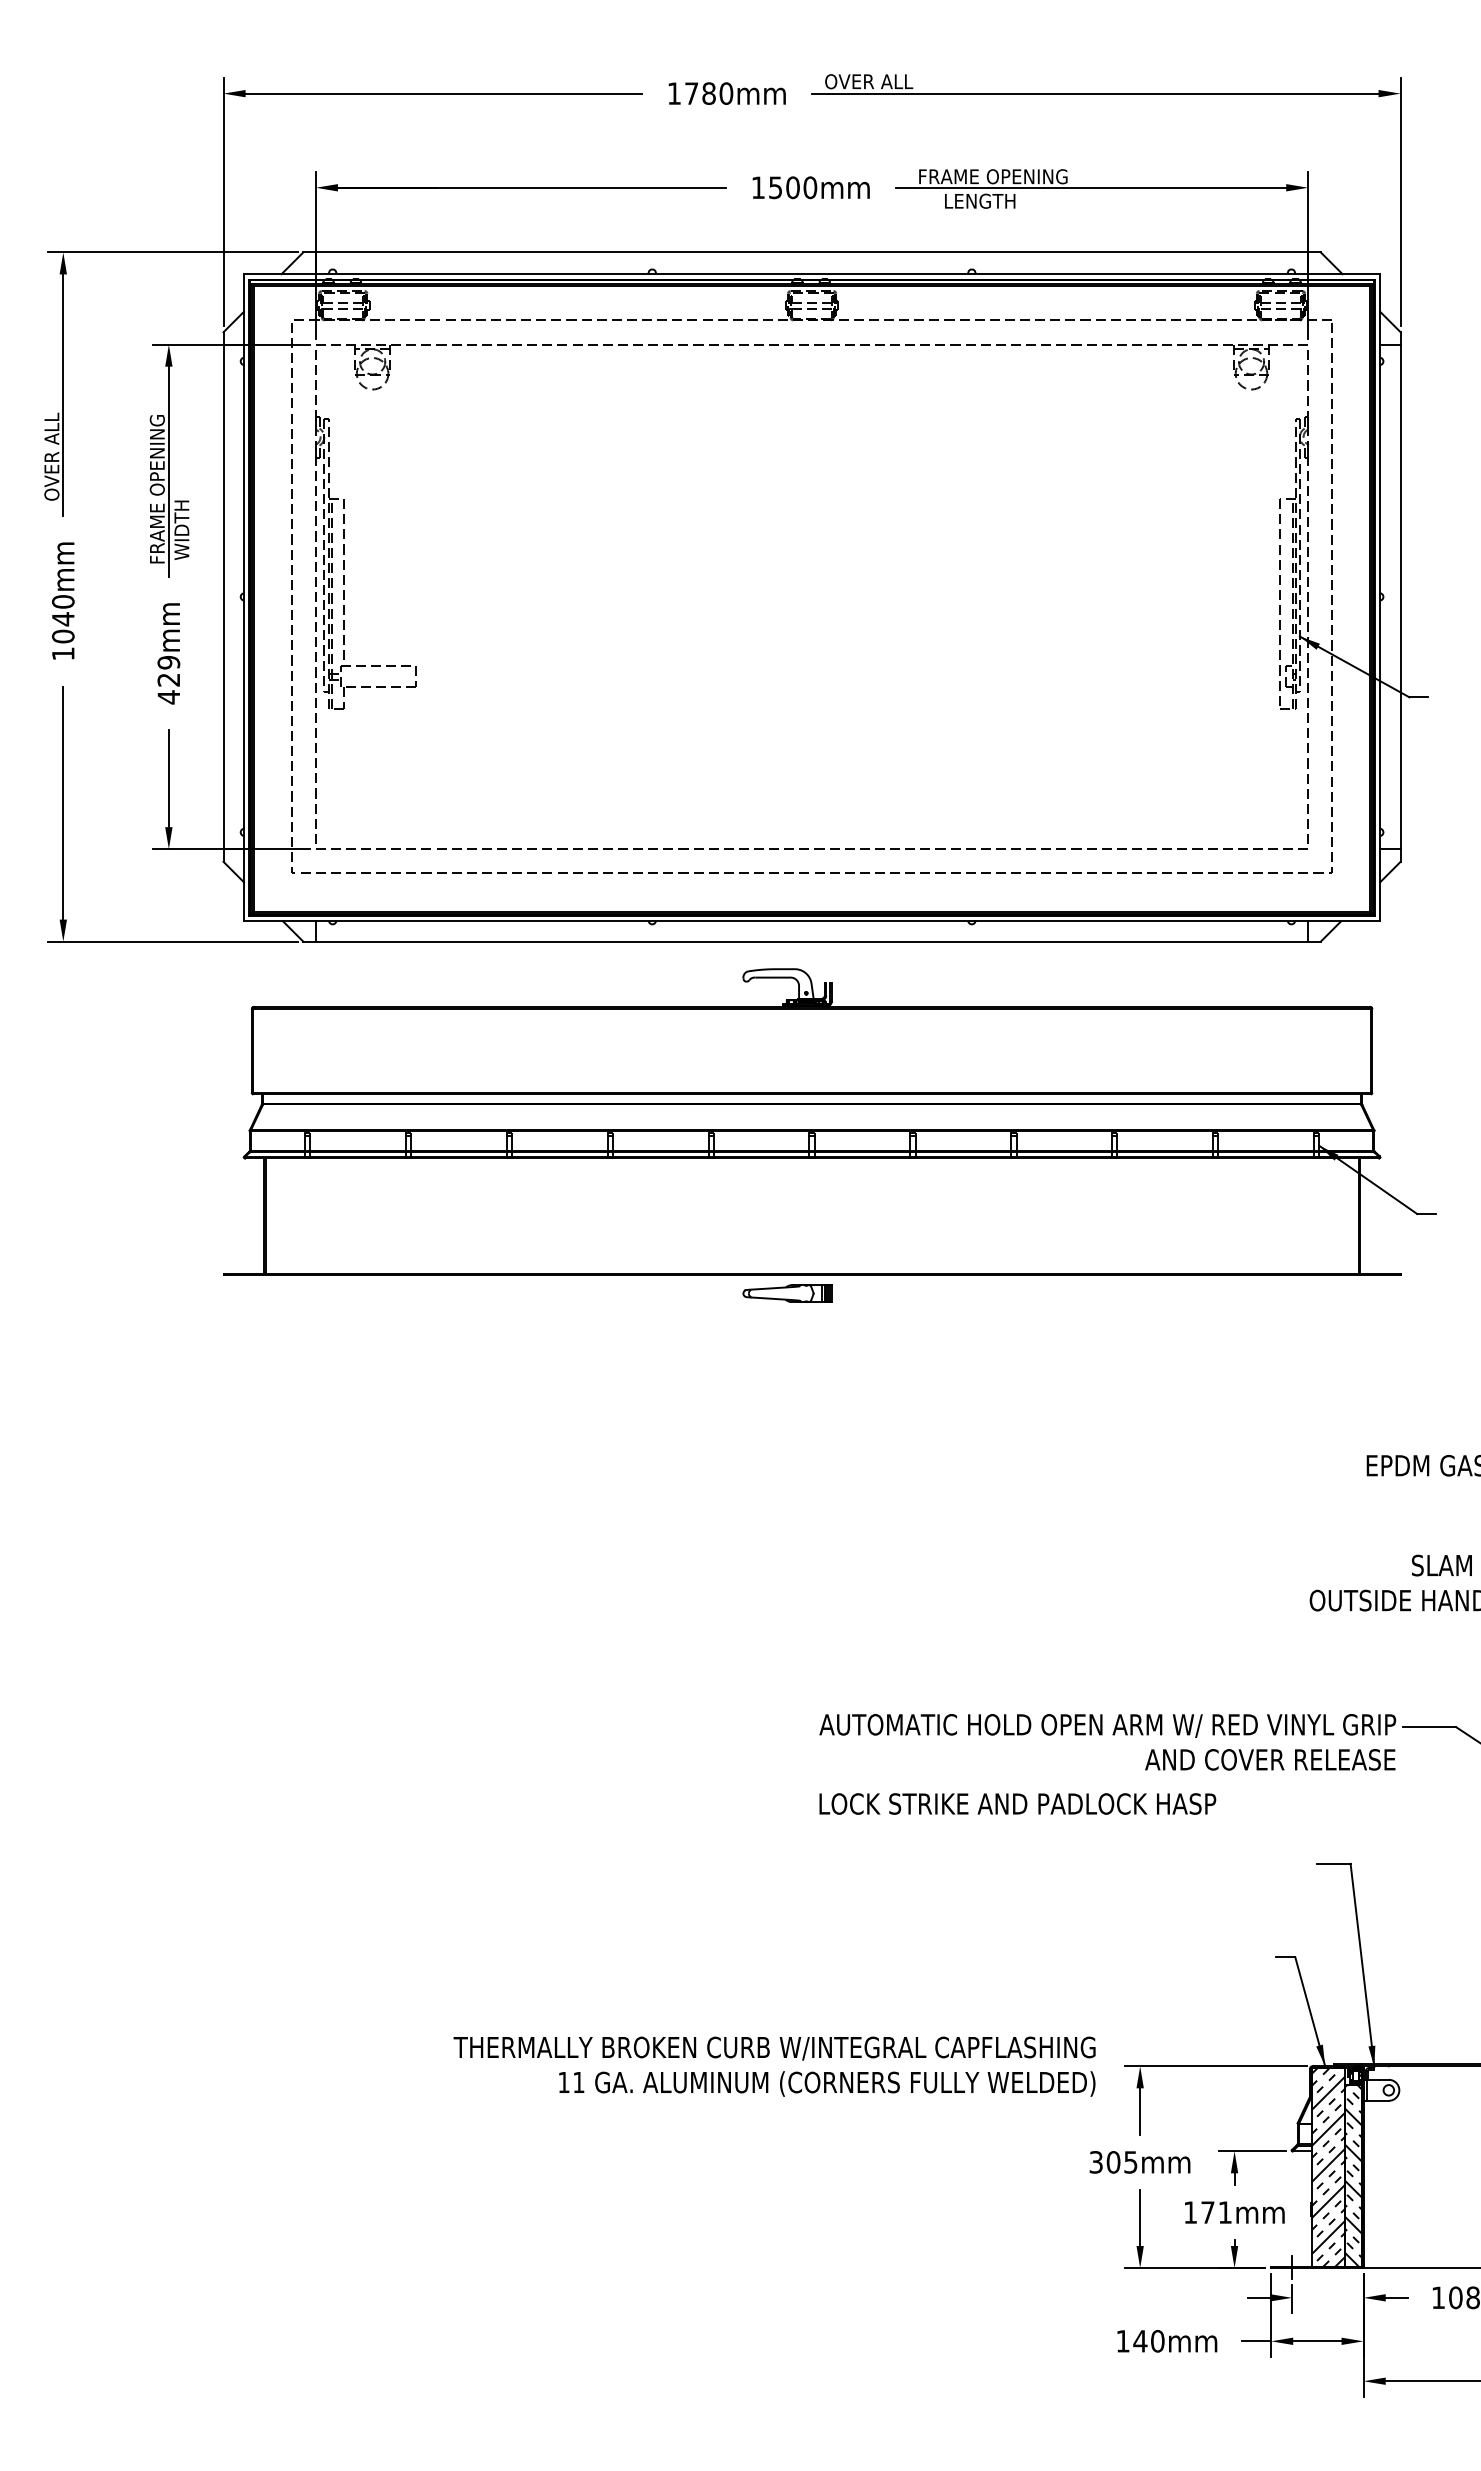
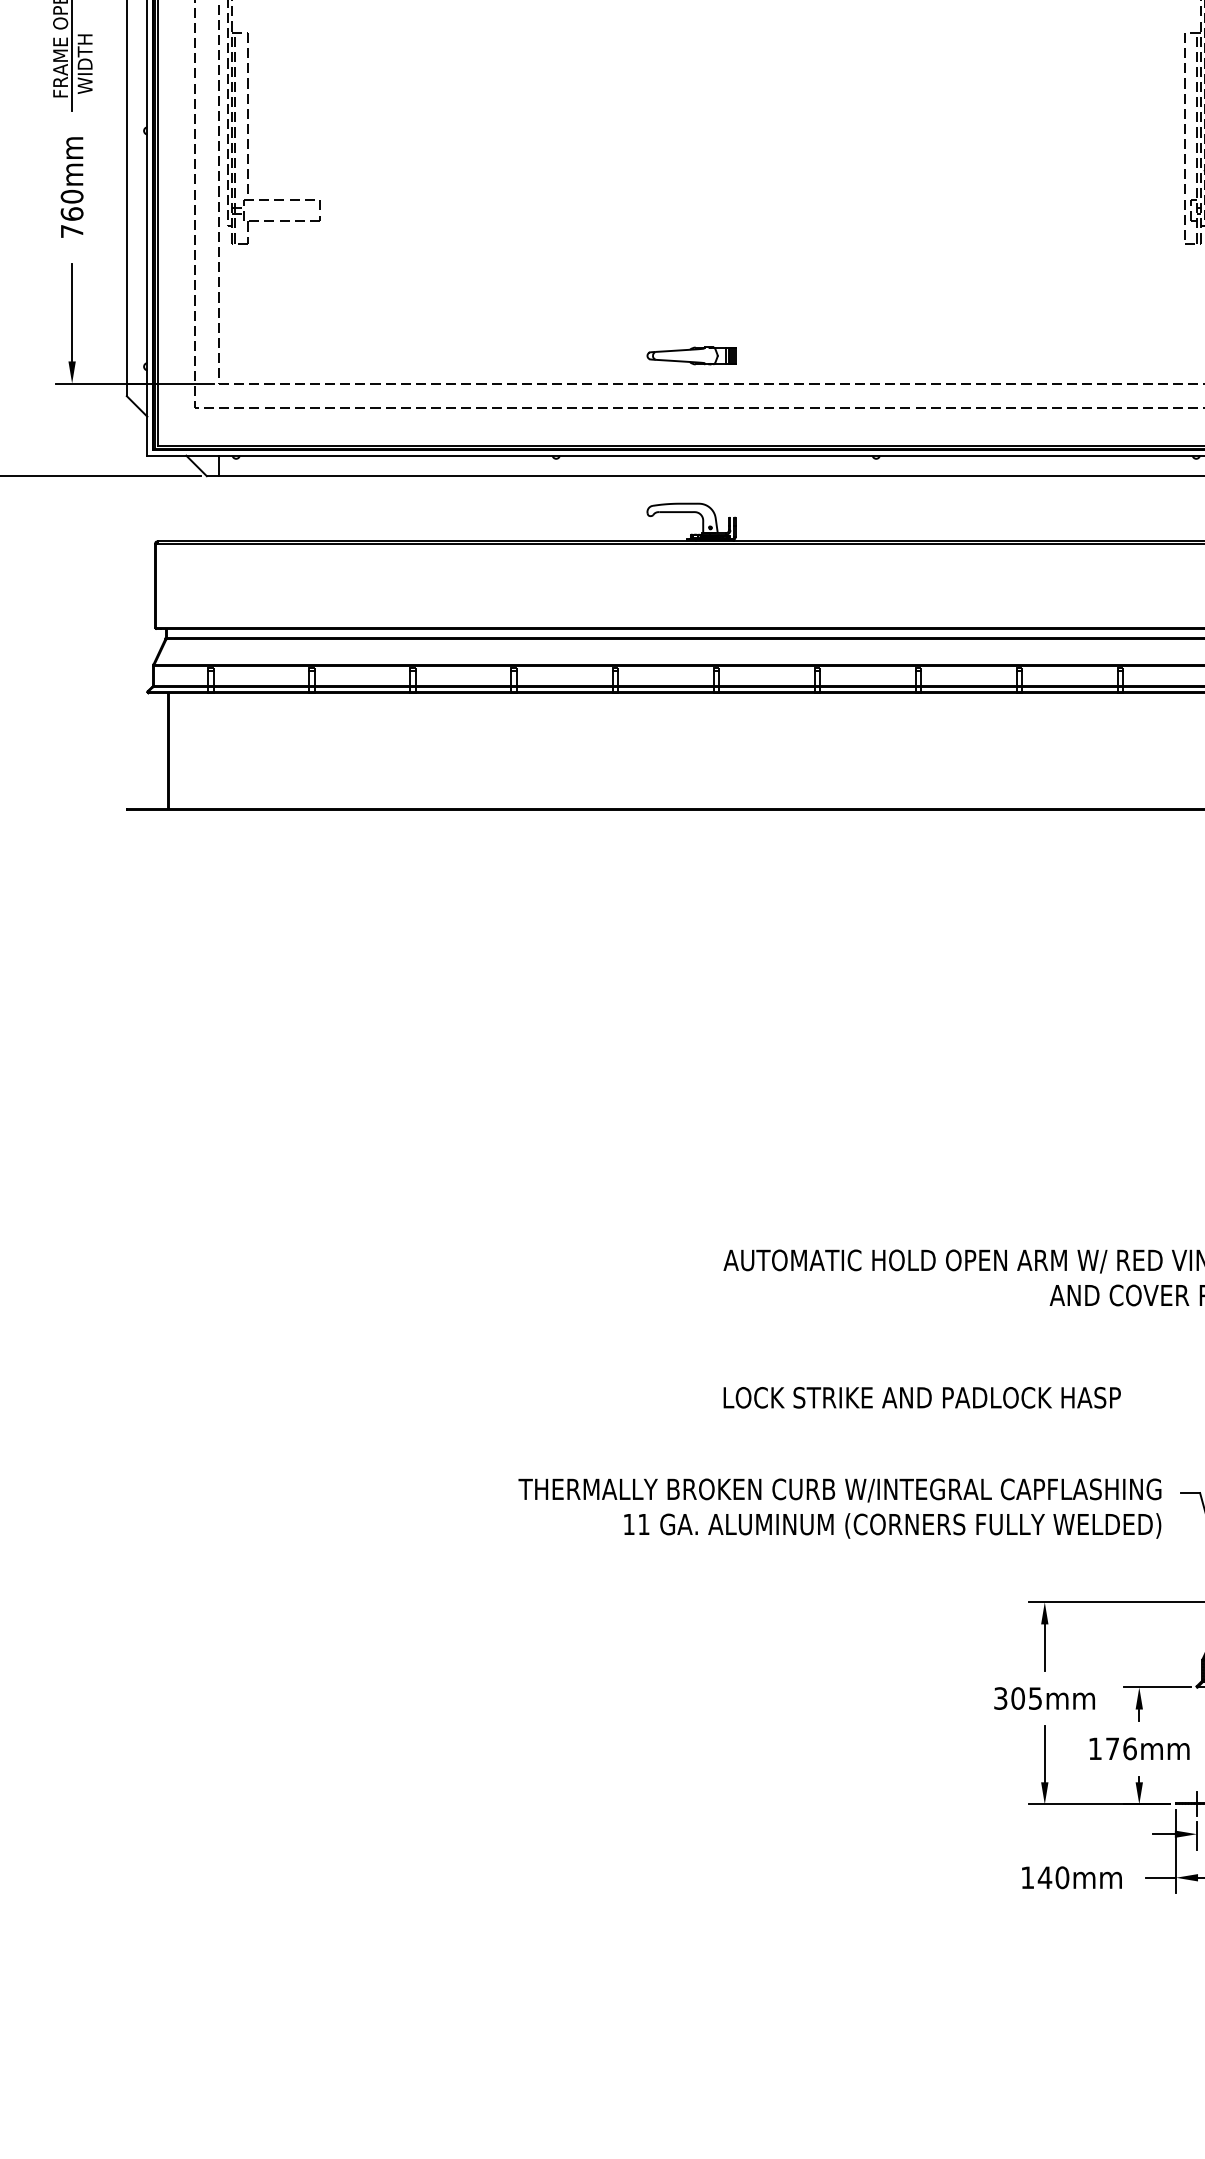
text: (168, 679) -> (71, 213), 429mm -> 760mm
part: (787, 1293) -> (691, 355), moved
text: (1017, 1803) -> (921, 1397), moved
text: (774, 2066) -> (839, 1508), moved
text: (1225, 2212) -> (1130, 1748), 171mm -> 176mm

